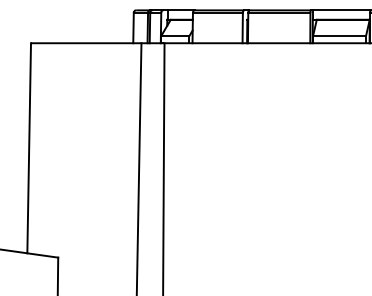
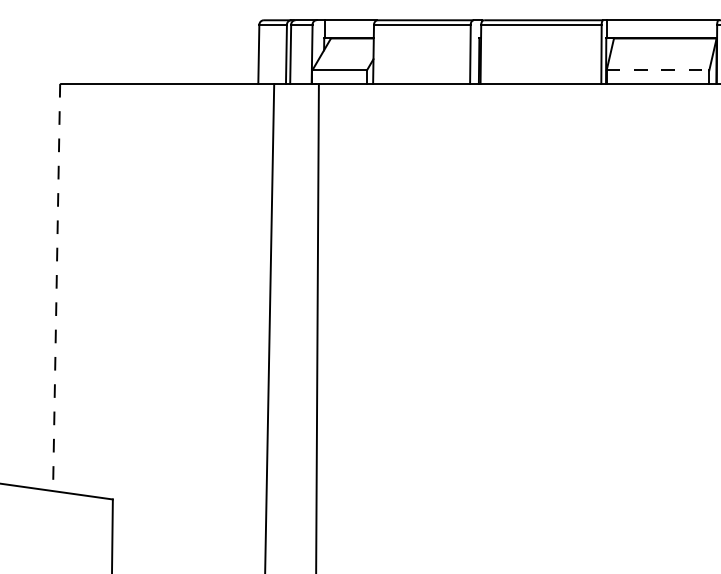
line: (340, 36) -> (659, 70), solid -> dashed
line: (29, 148) -> (57, 287), solid -> dashed

